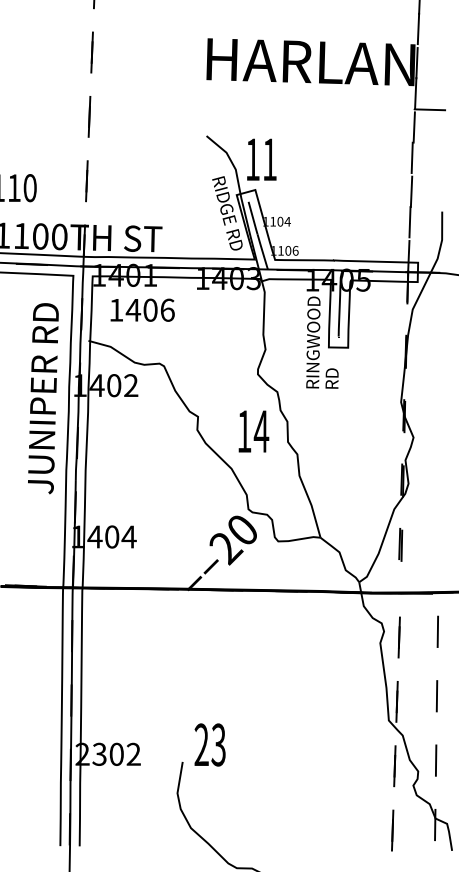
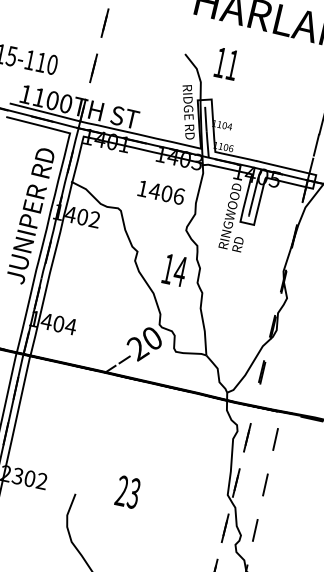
text: (261, 159) -> (226, 63), moved
text: (142, 309) -> (161, 192), moved
text: (209, 744) -> (127, 491), moved

